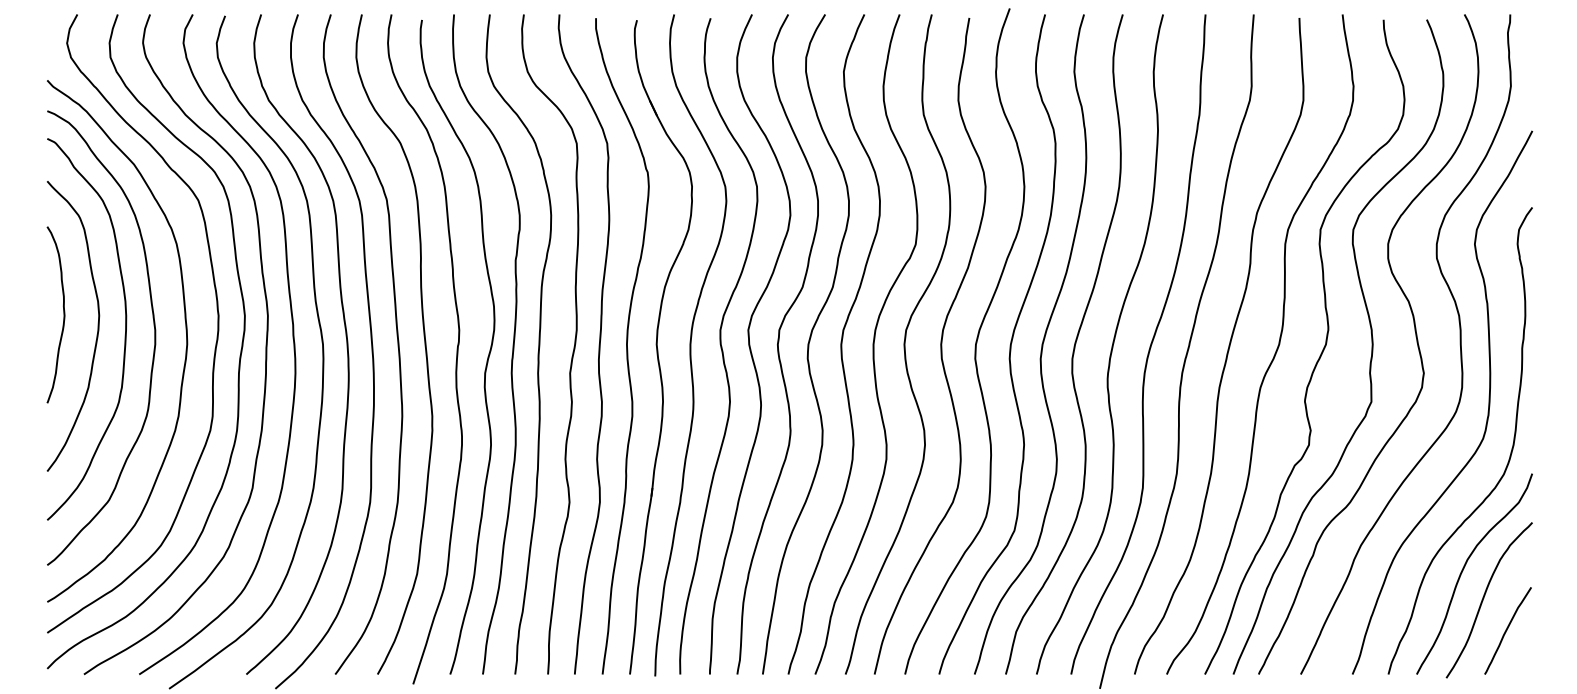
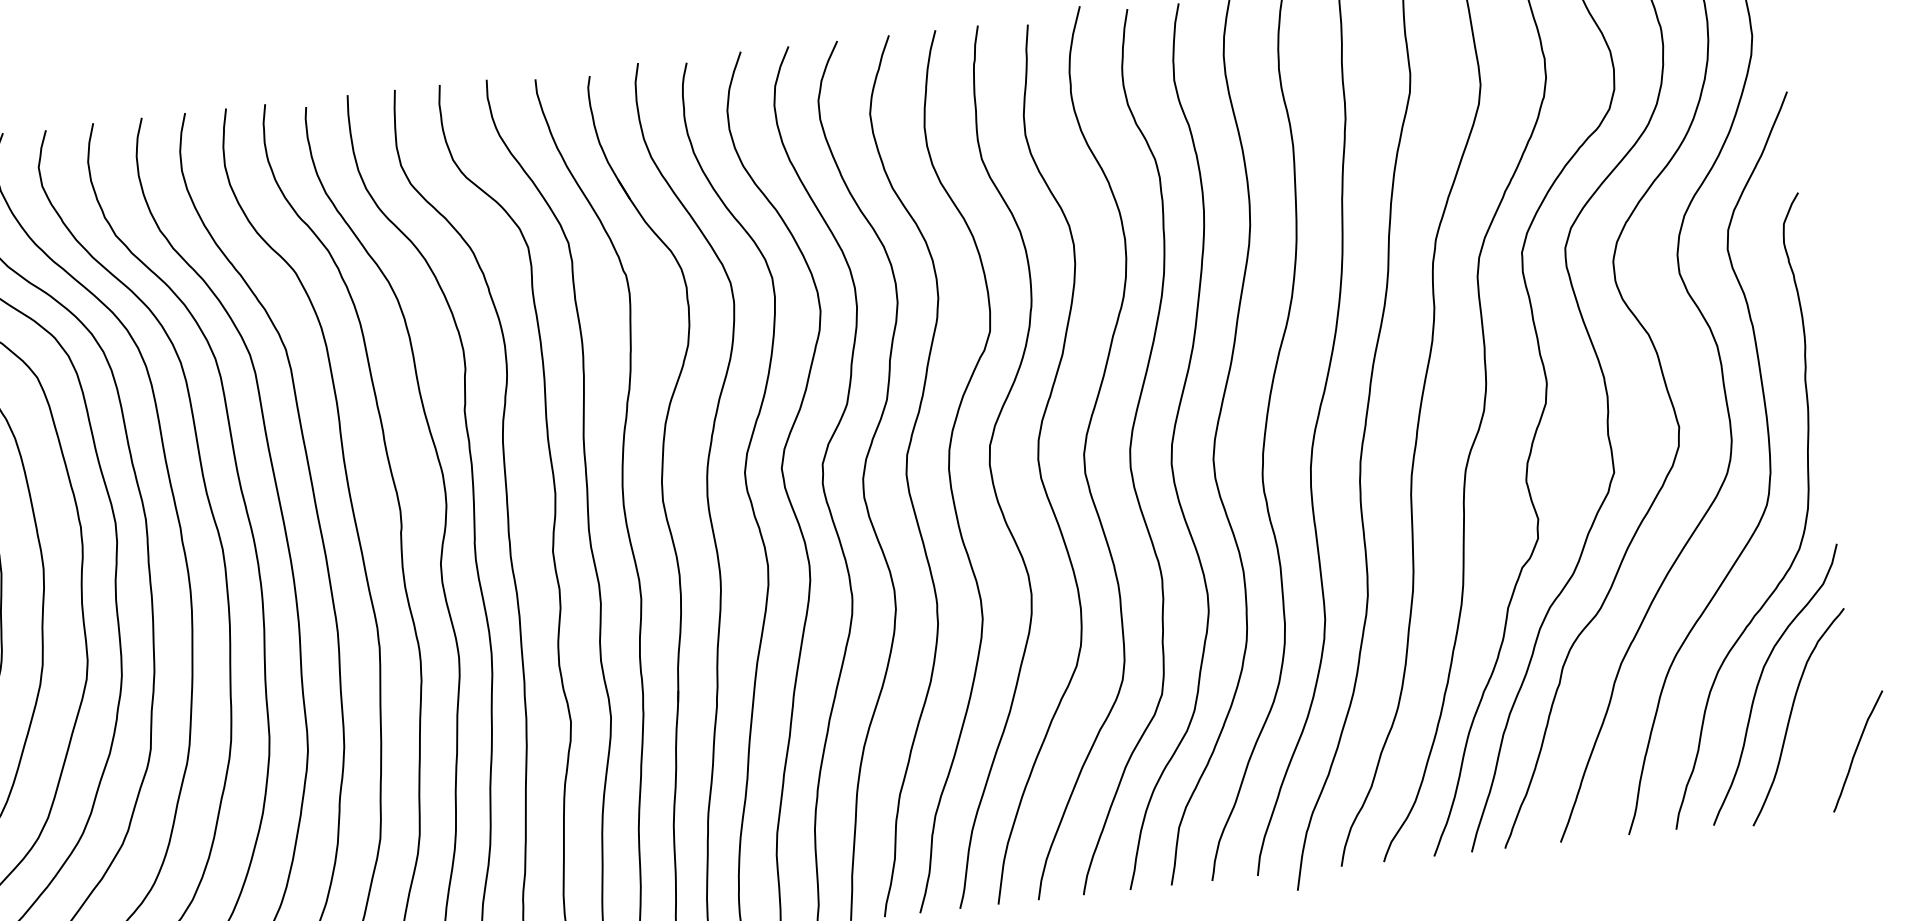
curve: (1507, 630) -> (1857, 750), moved

